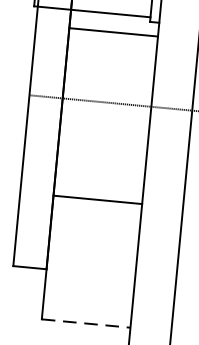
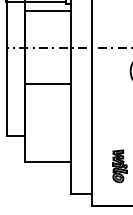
line: (97, 200) -> (47, 84), moved
line: (85, 323) -> (47, 162), dashed -> solid

